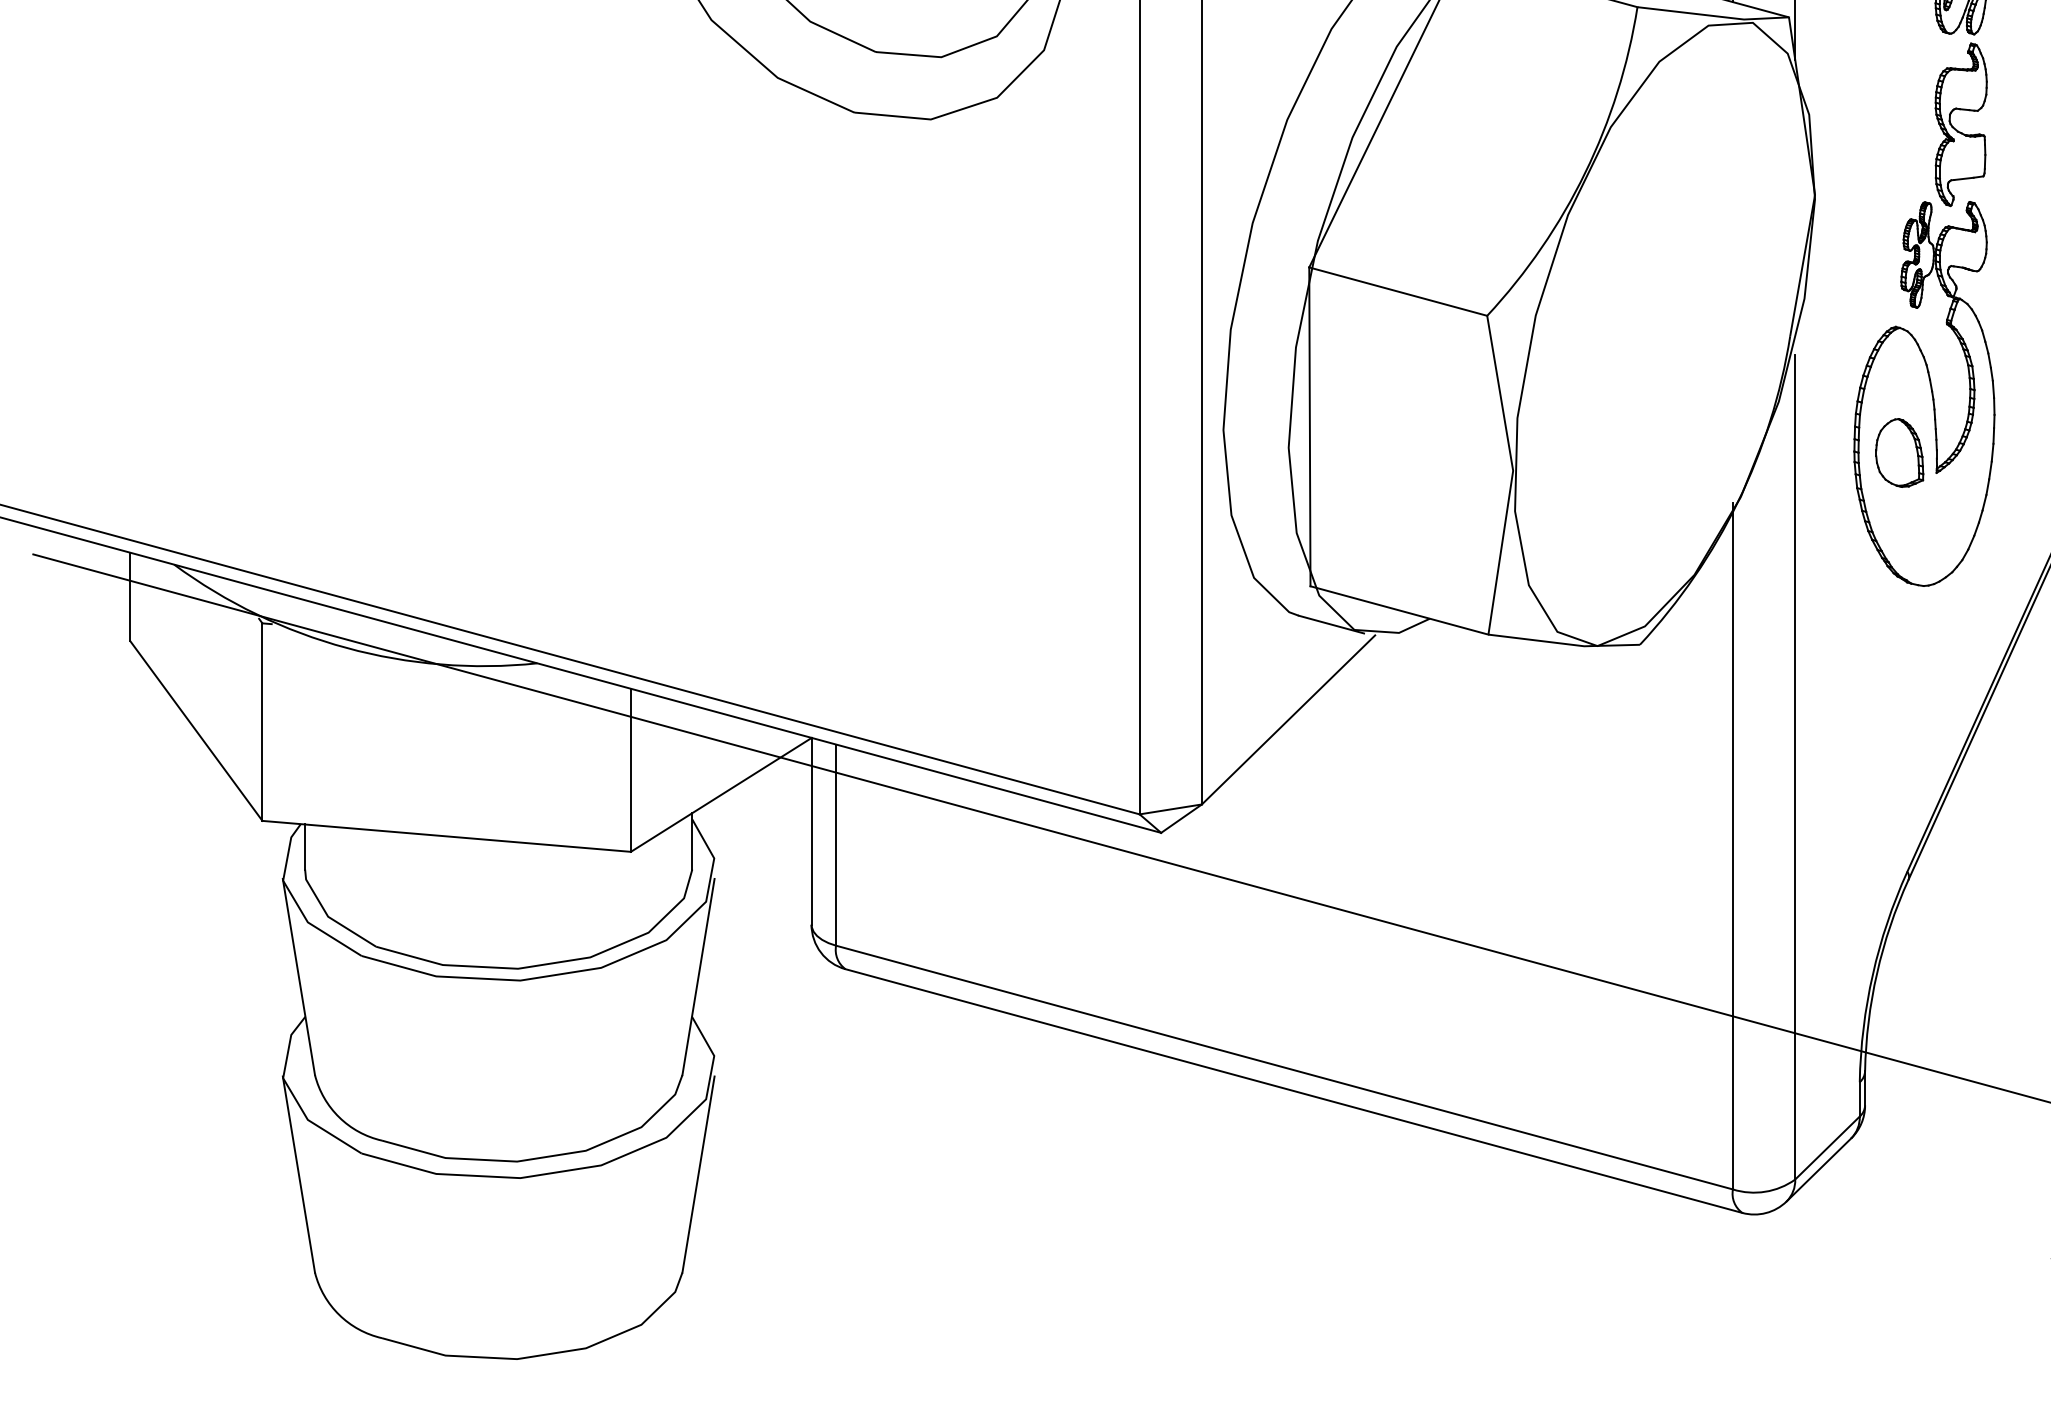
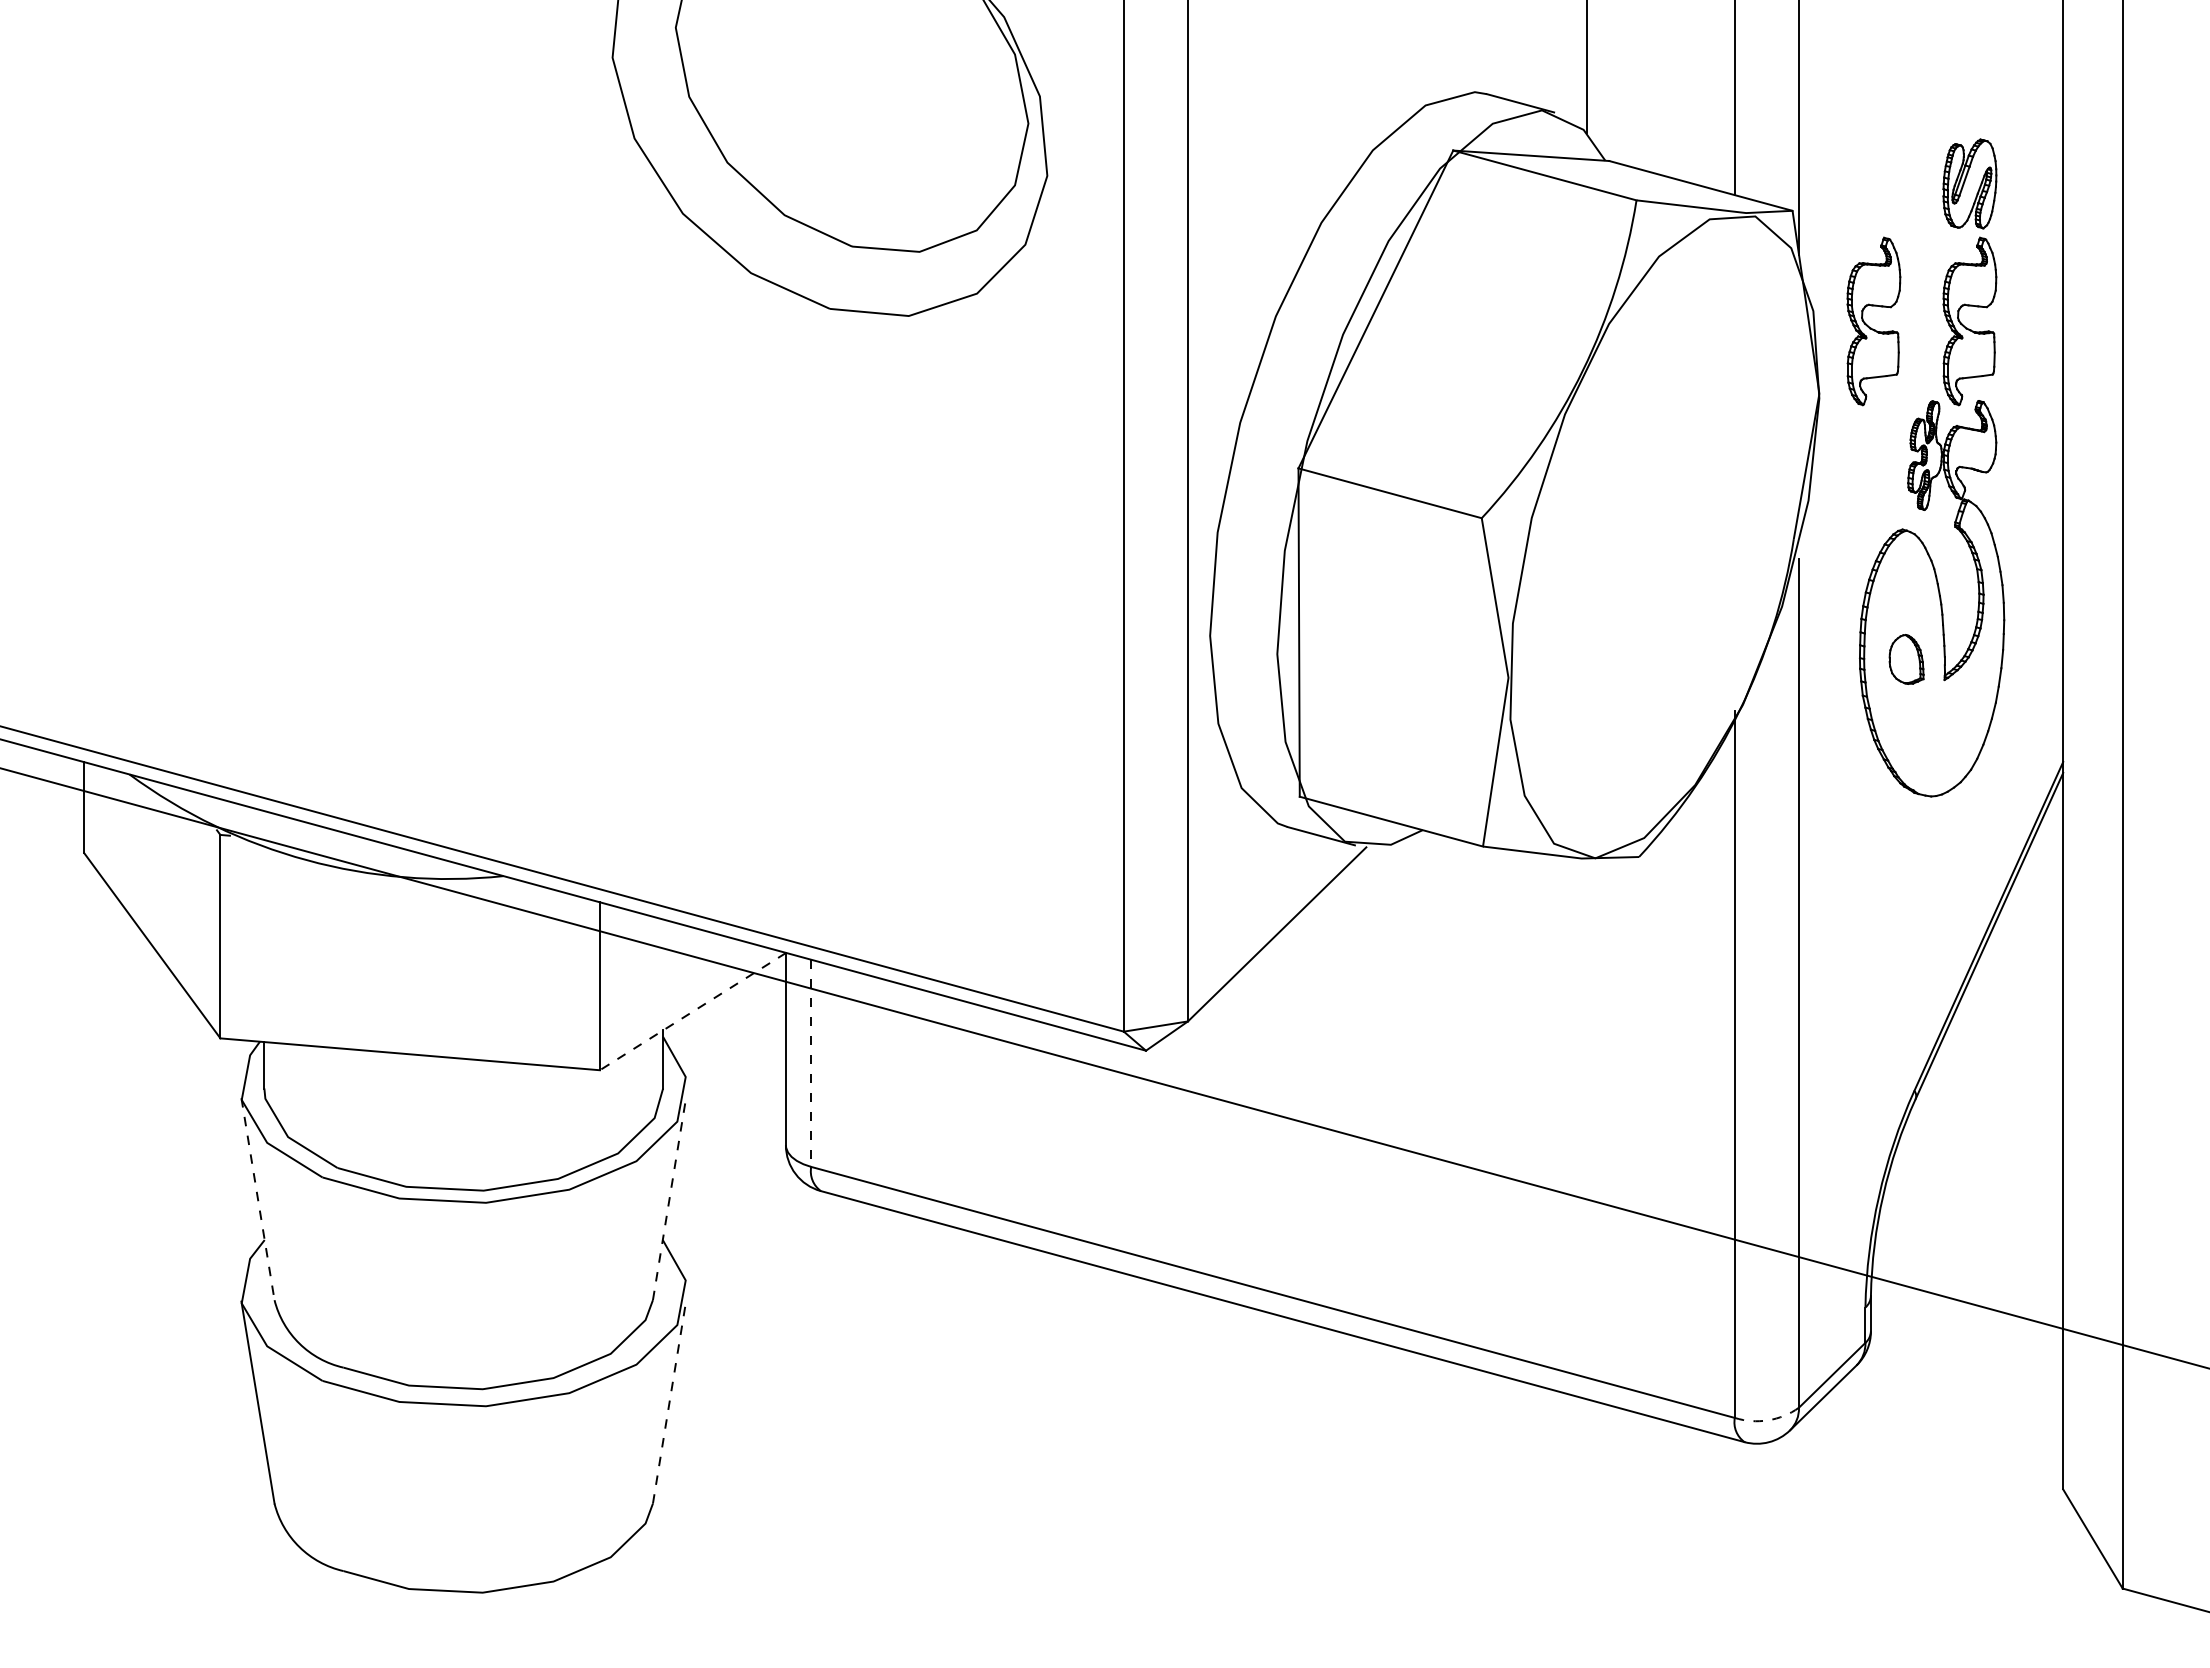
part: (1865, 130) -> (1871, 327), added
part: (1899, 453) -> (1906, 659), size x0.7
line: (720, 794) -> (692, 1011), solid -> dashed
line: (836, 845) -> (811, 1063), solid -> dashed
line: (698, 976) -> (669, 1198), solid -> dashed
line: (299, 977) -> (258, 1199), solid -> dashed
line: (698, 1174) -> (669, 1402), solid -> dashed
arc: (1765, 1191) -> (1768, 1420), solid -> dashed

